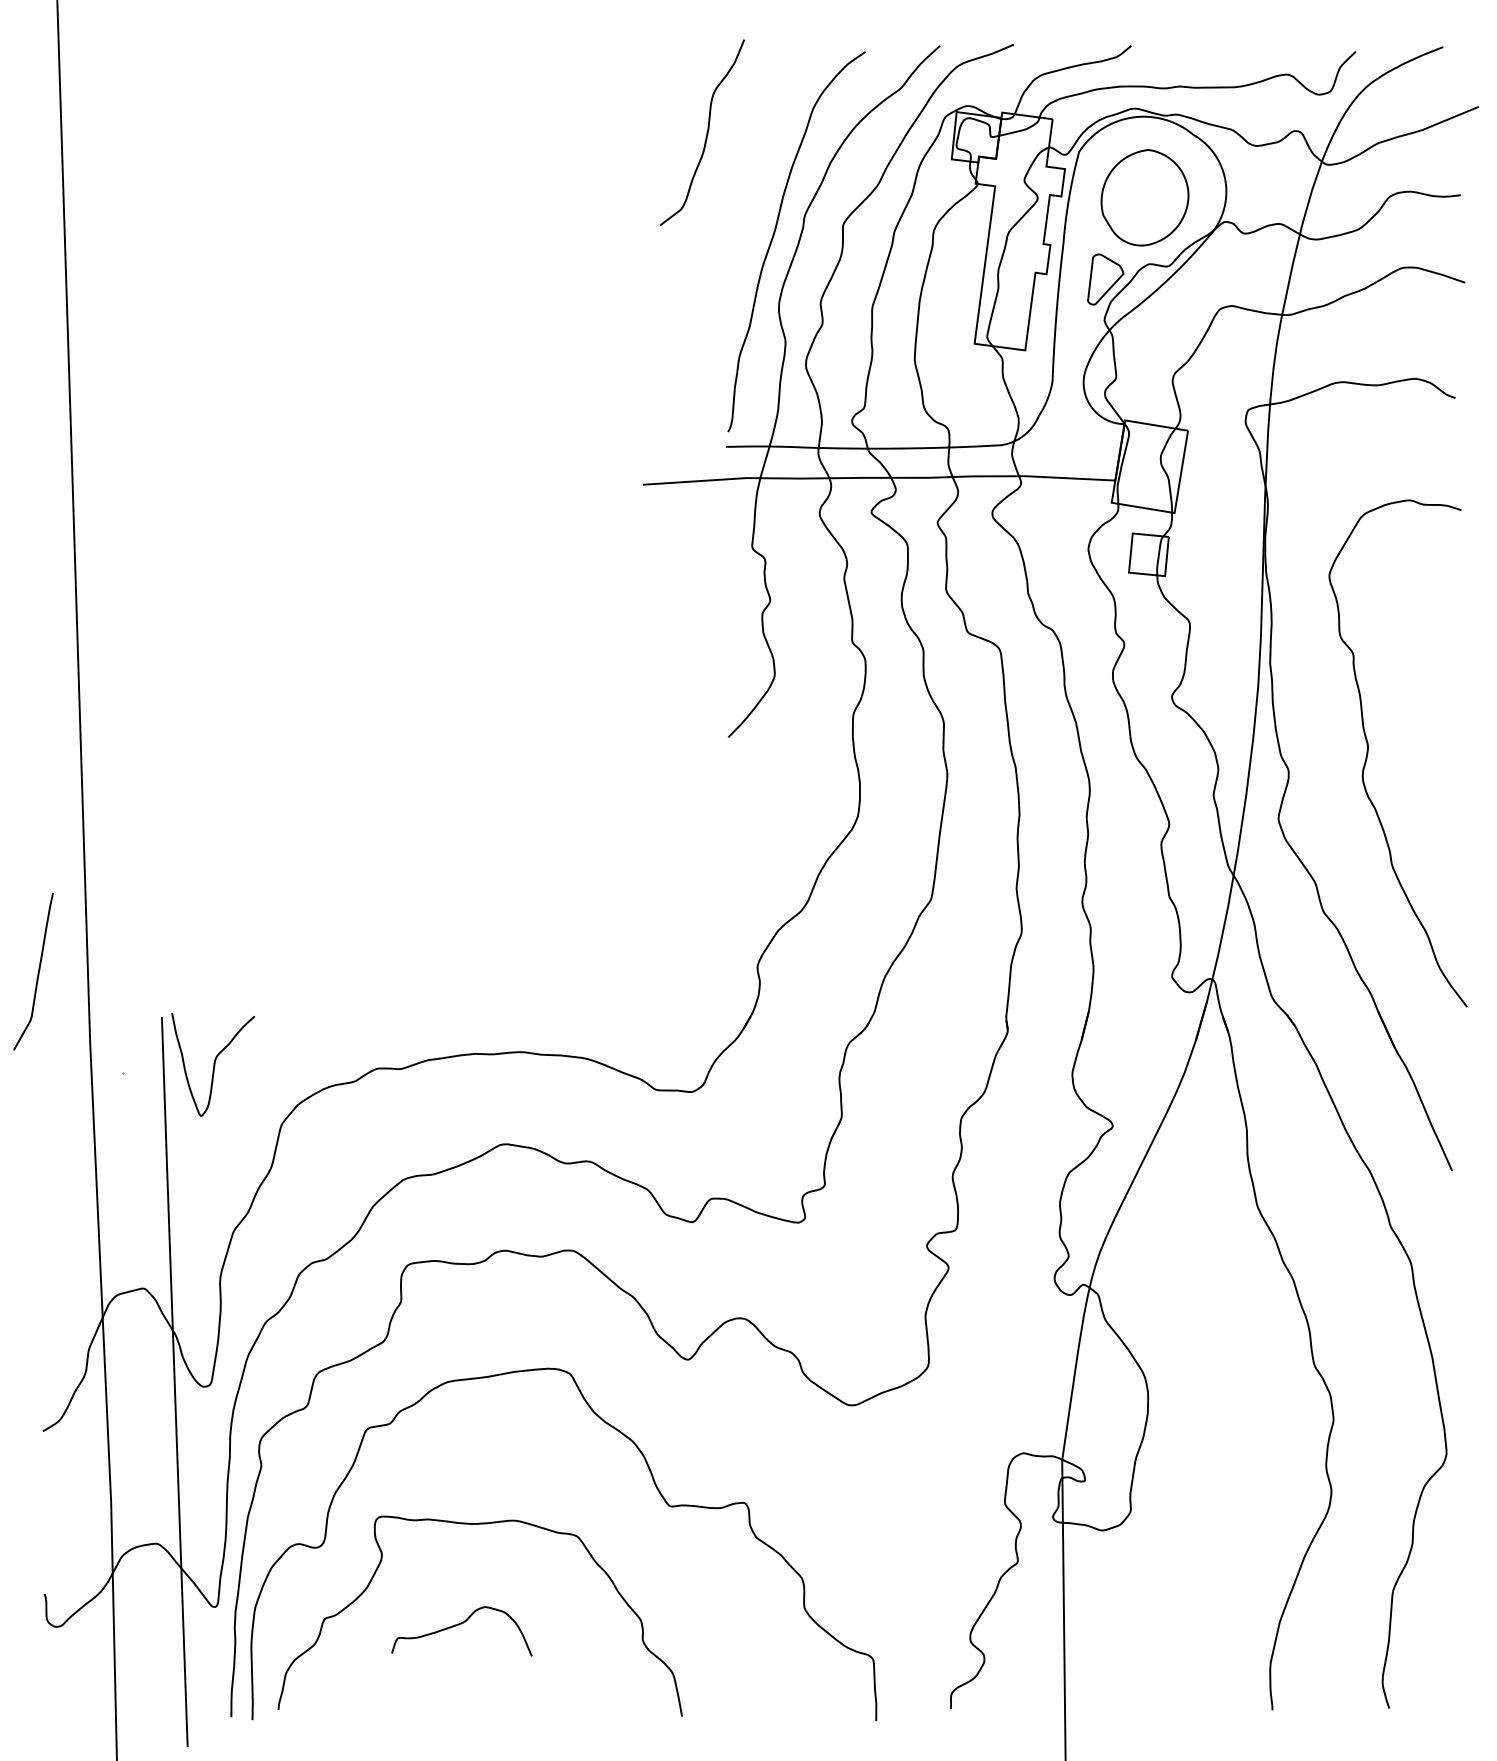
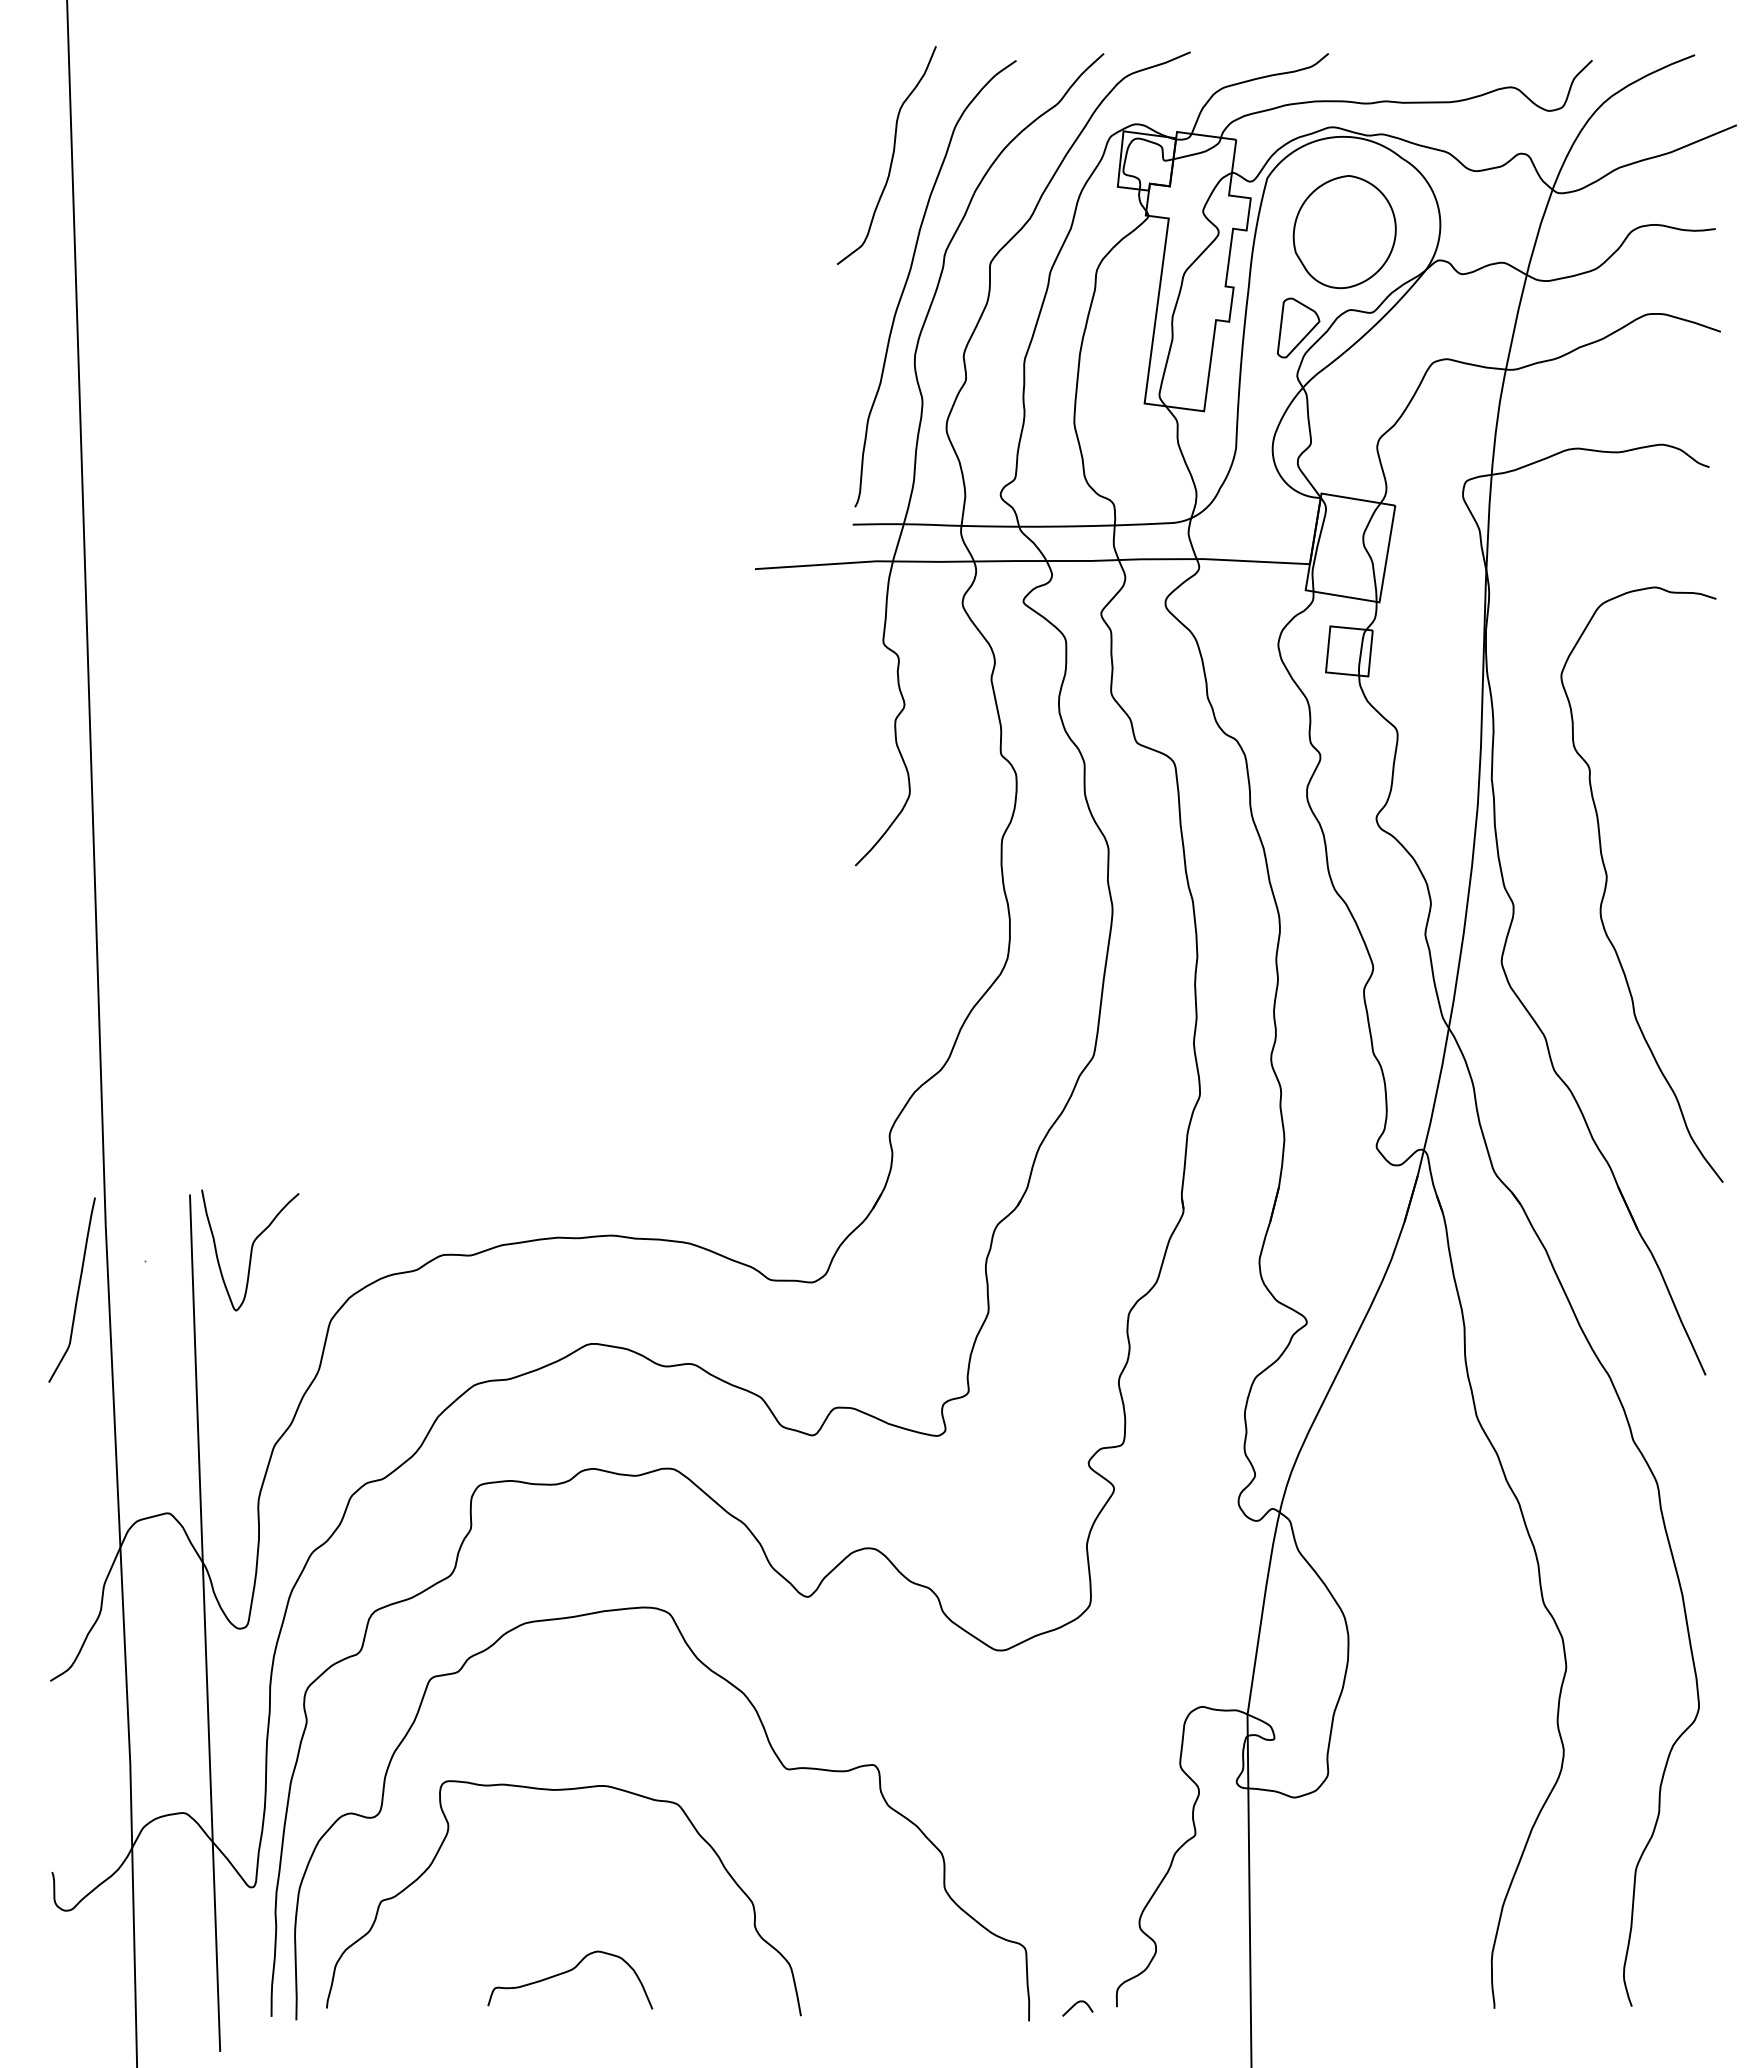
curve: (706, 134) -> (891, 157), moved
curve: (38, 971) -> (77, 1289), moved
curve: (460, 1624) -> (568, 1972), moved
curve: (915, 1707) -> (1075, 2005), added

